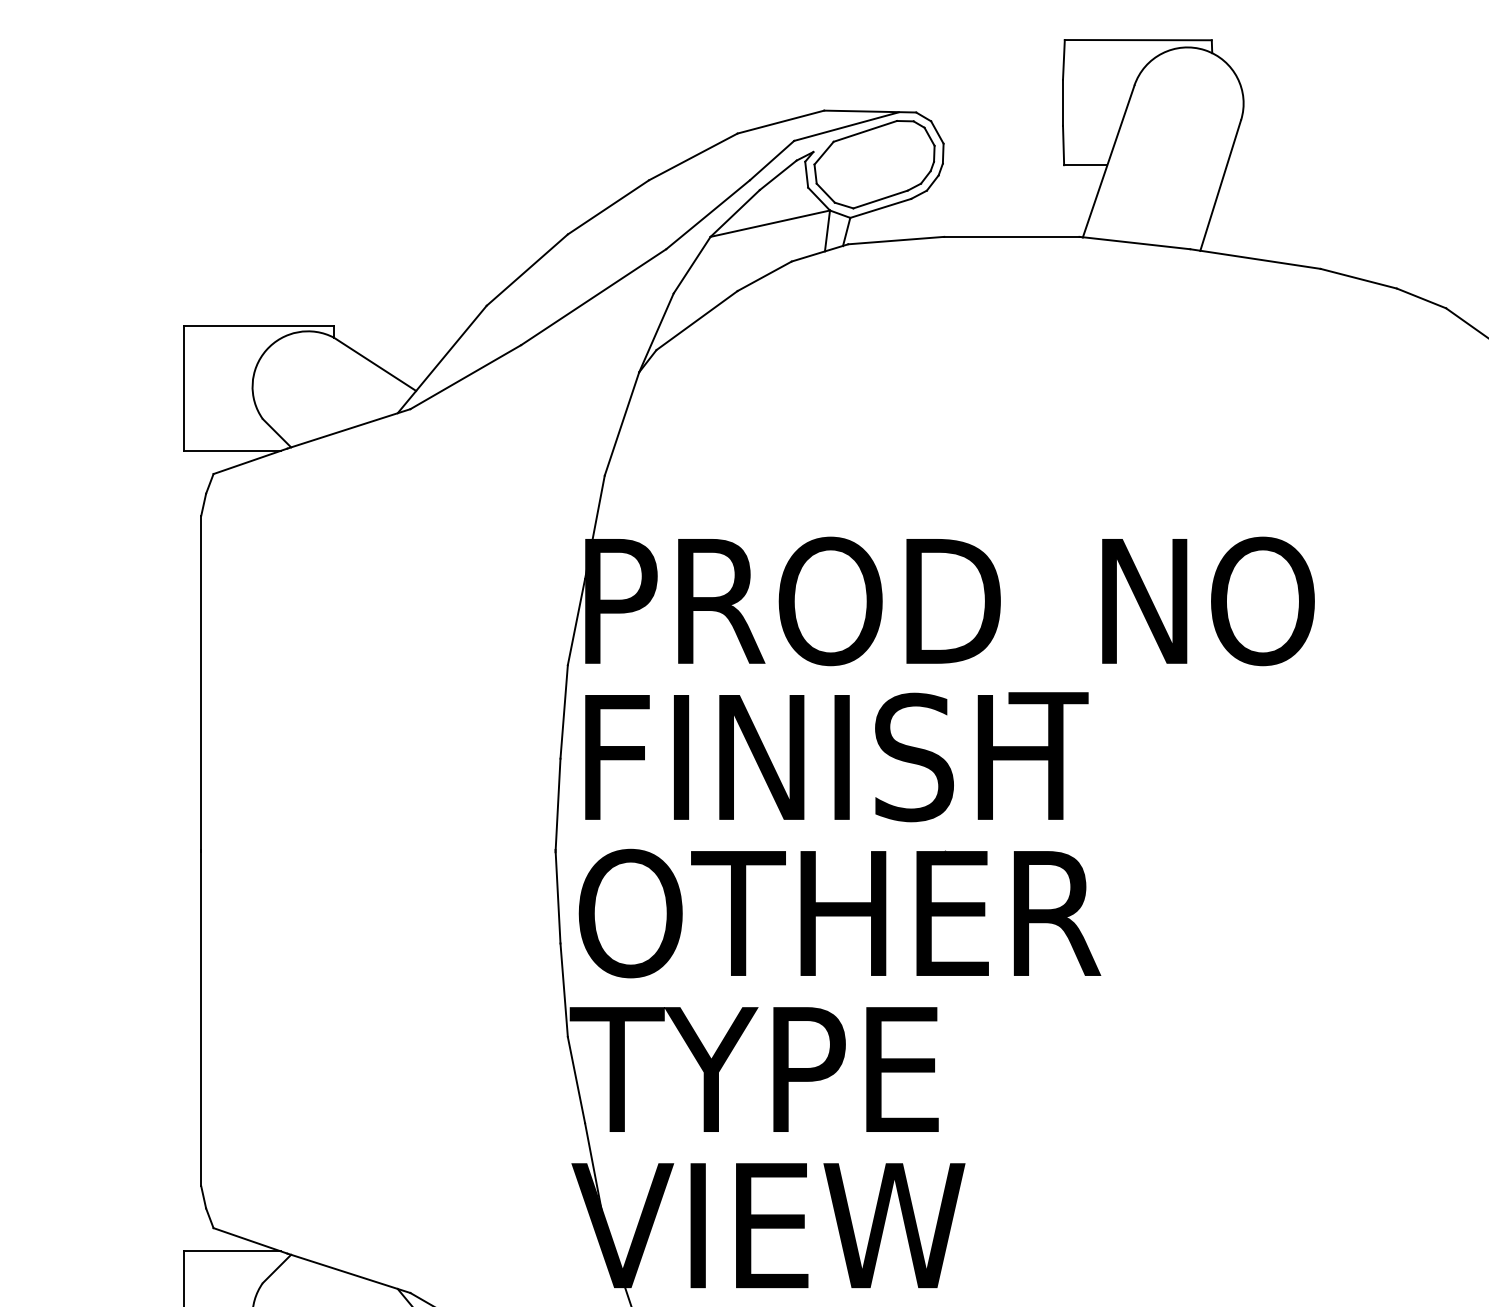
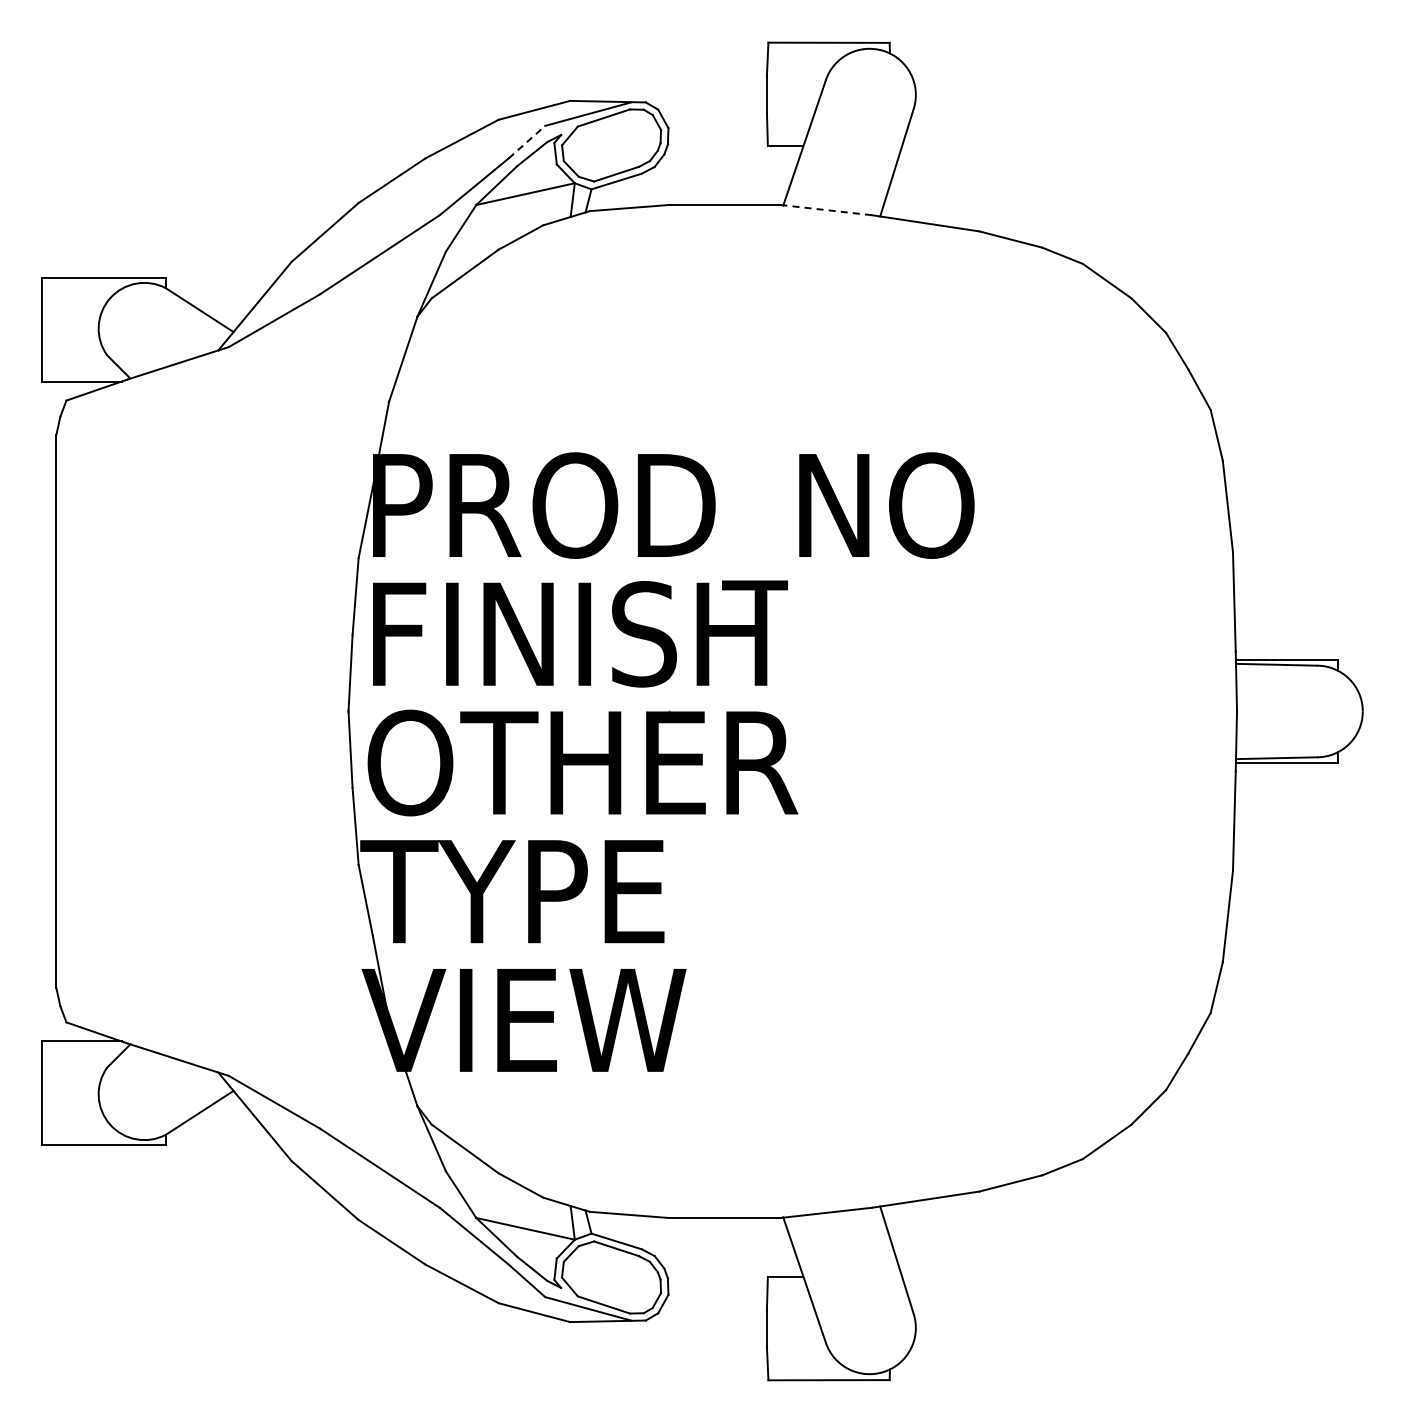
line: (772, 159) -> (527, 141), solid -> dashed
line: (1135, 243) -> (826, 210), solid -> dashed

